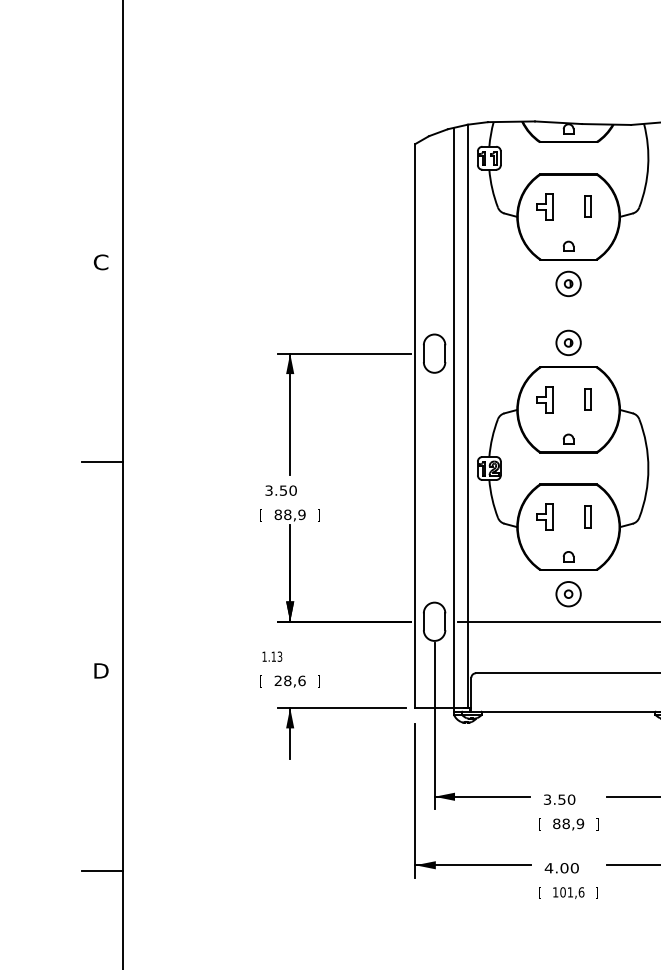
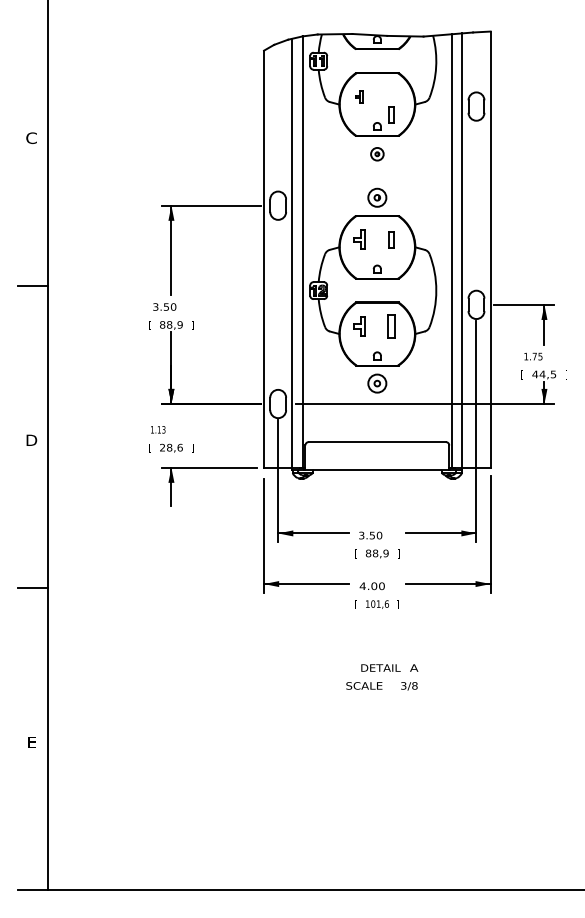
part: (544, 205) -> (359, 96), size x0.6
part: (587, 205) -> (391, 114), moved
part: (568, 284) -> (377, 154), size x0.7
part: (587, 516) -> (391, 326), size x1.4

